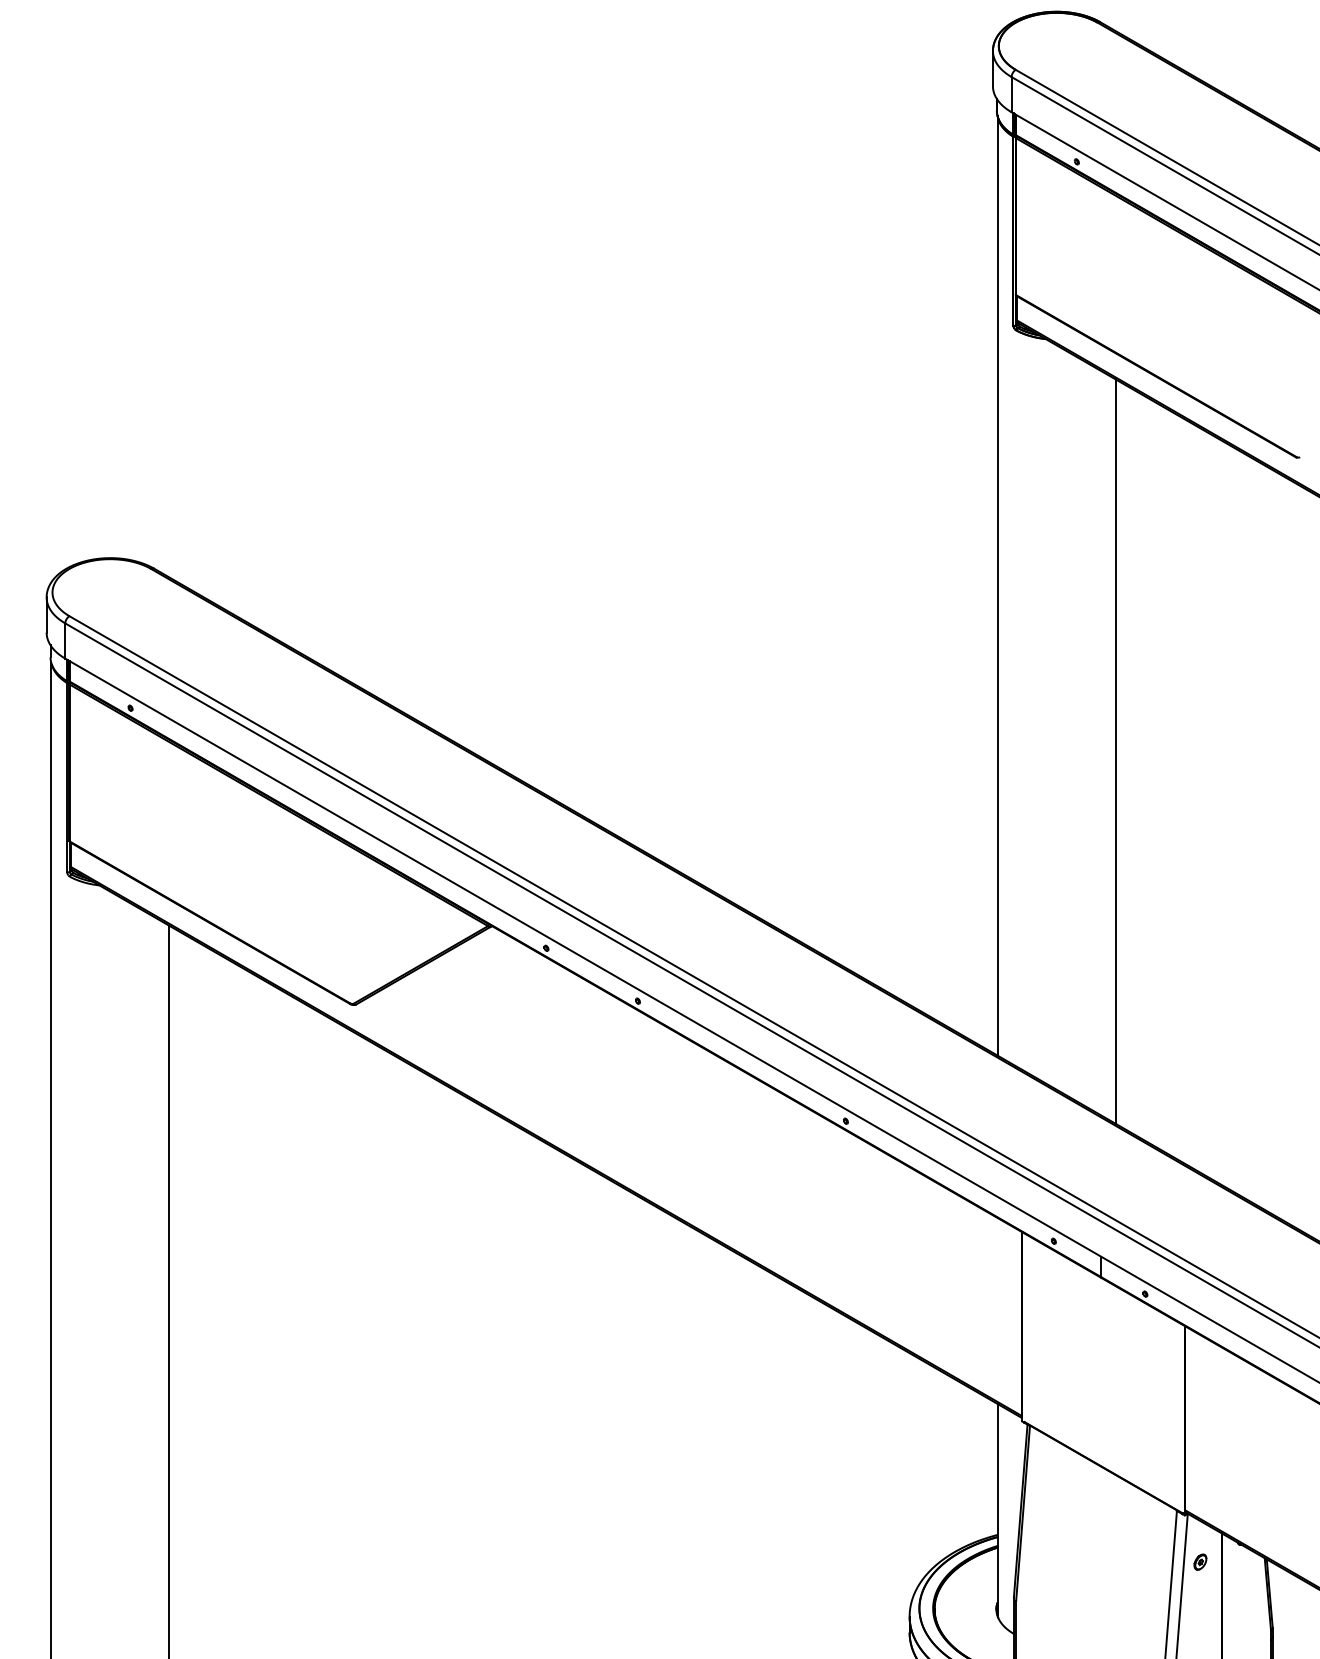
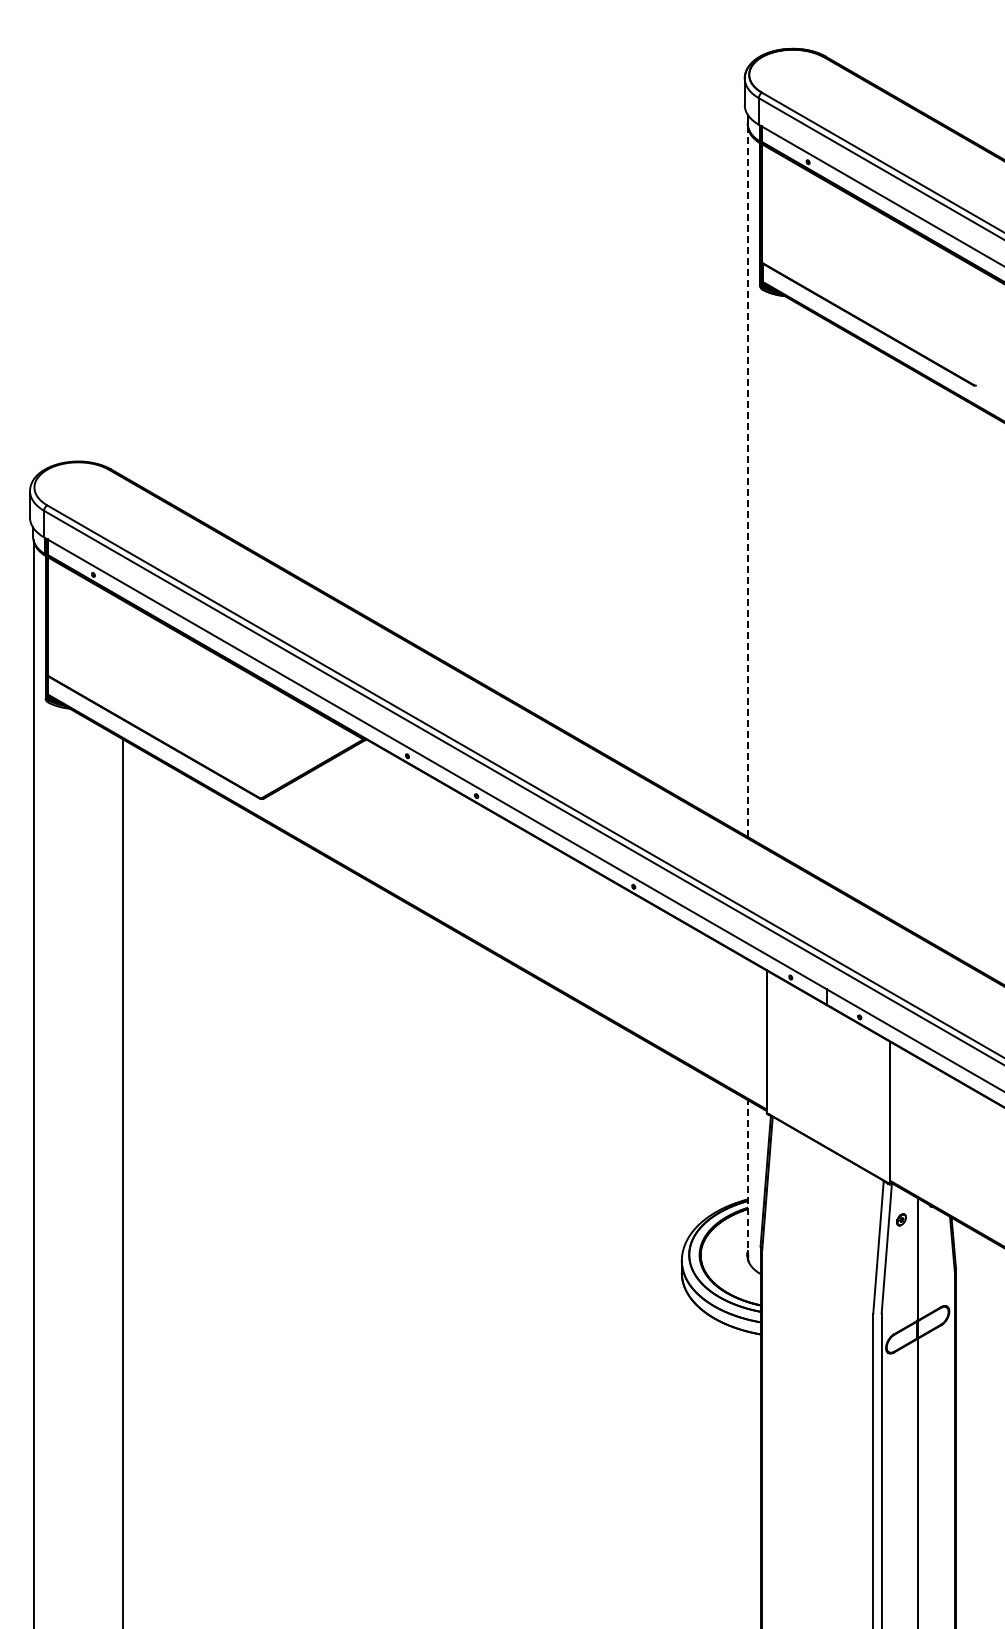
line: (997, 585) -> (748, 482), solid -> dashed
line: (1115, 751) -> (837, 607), removed
line: (997, 1508) -> (748, 1179), solid -> dashed

